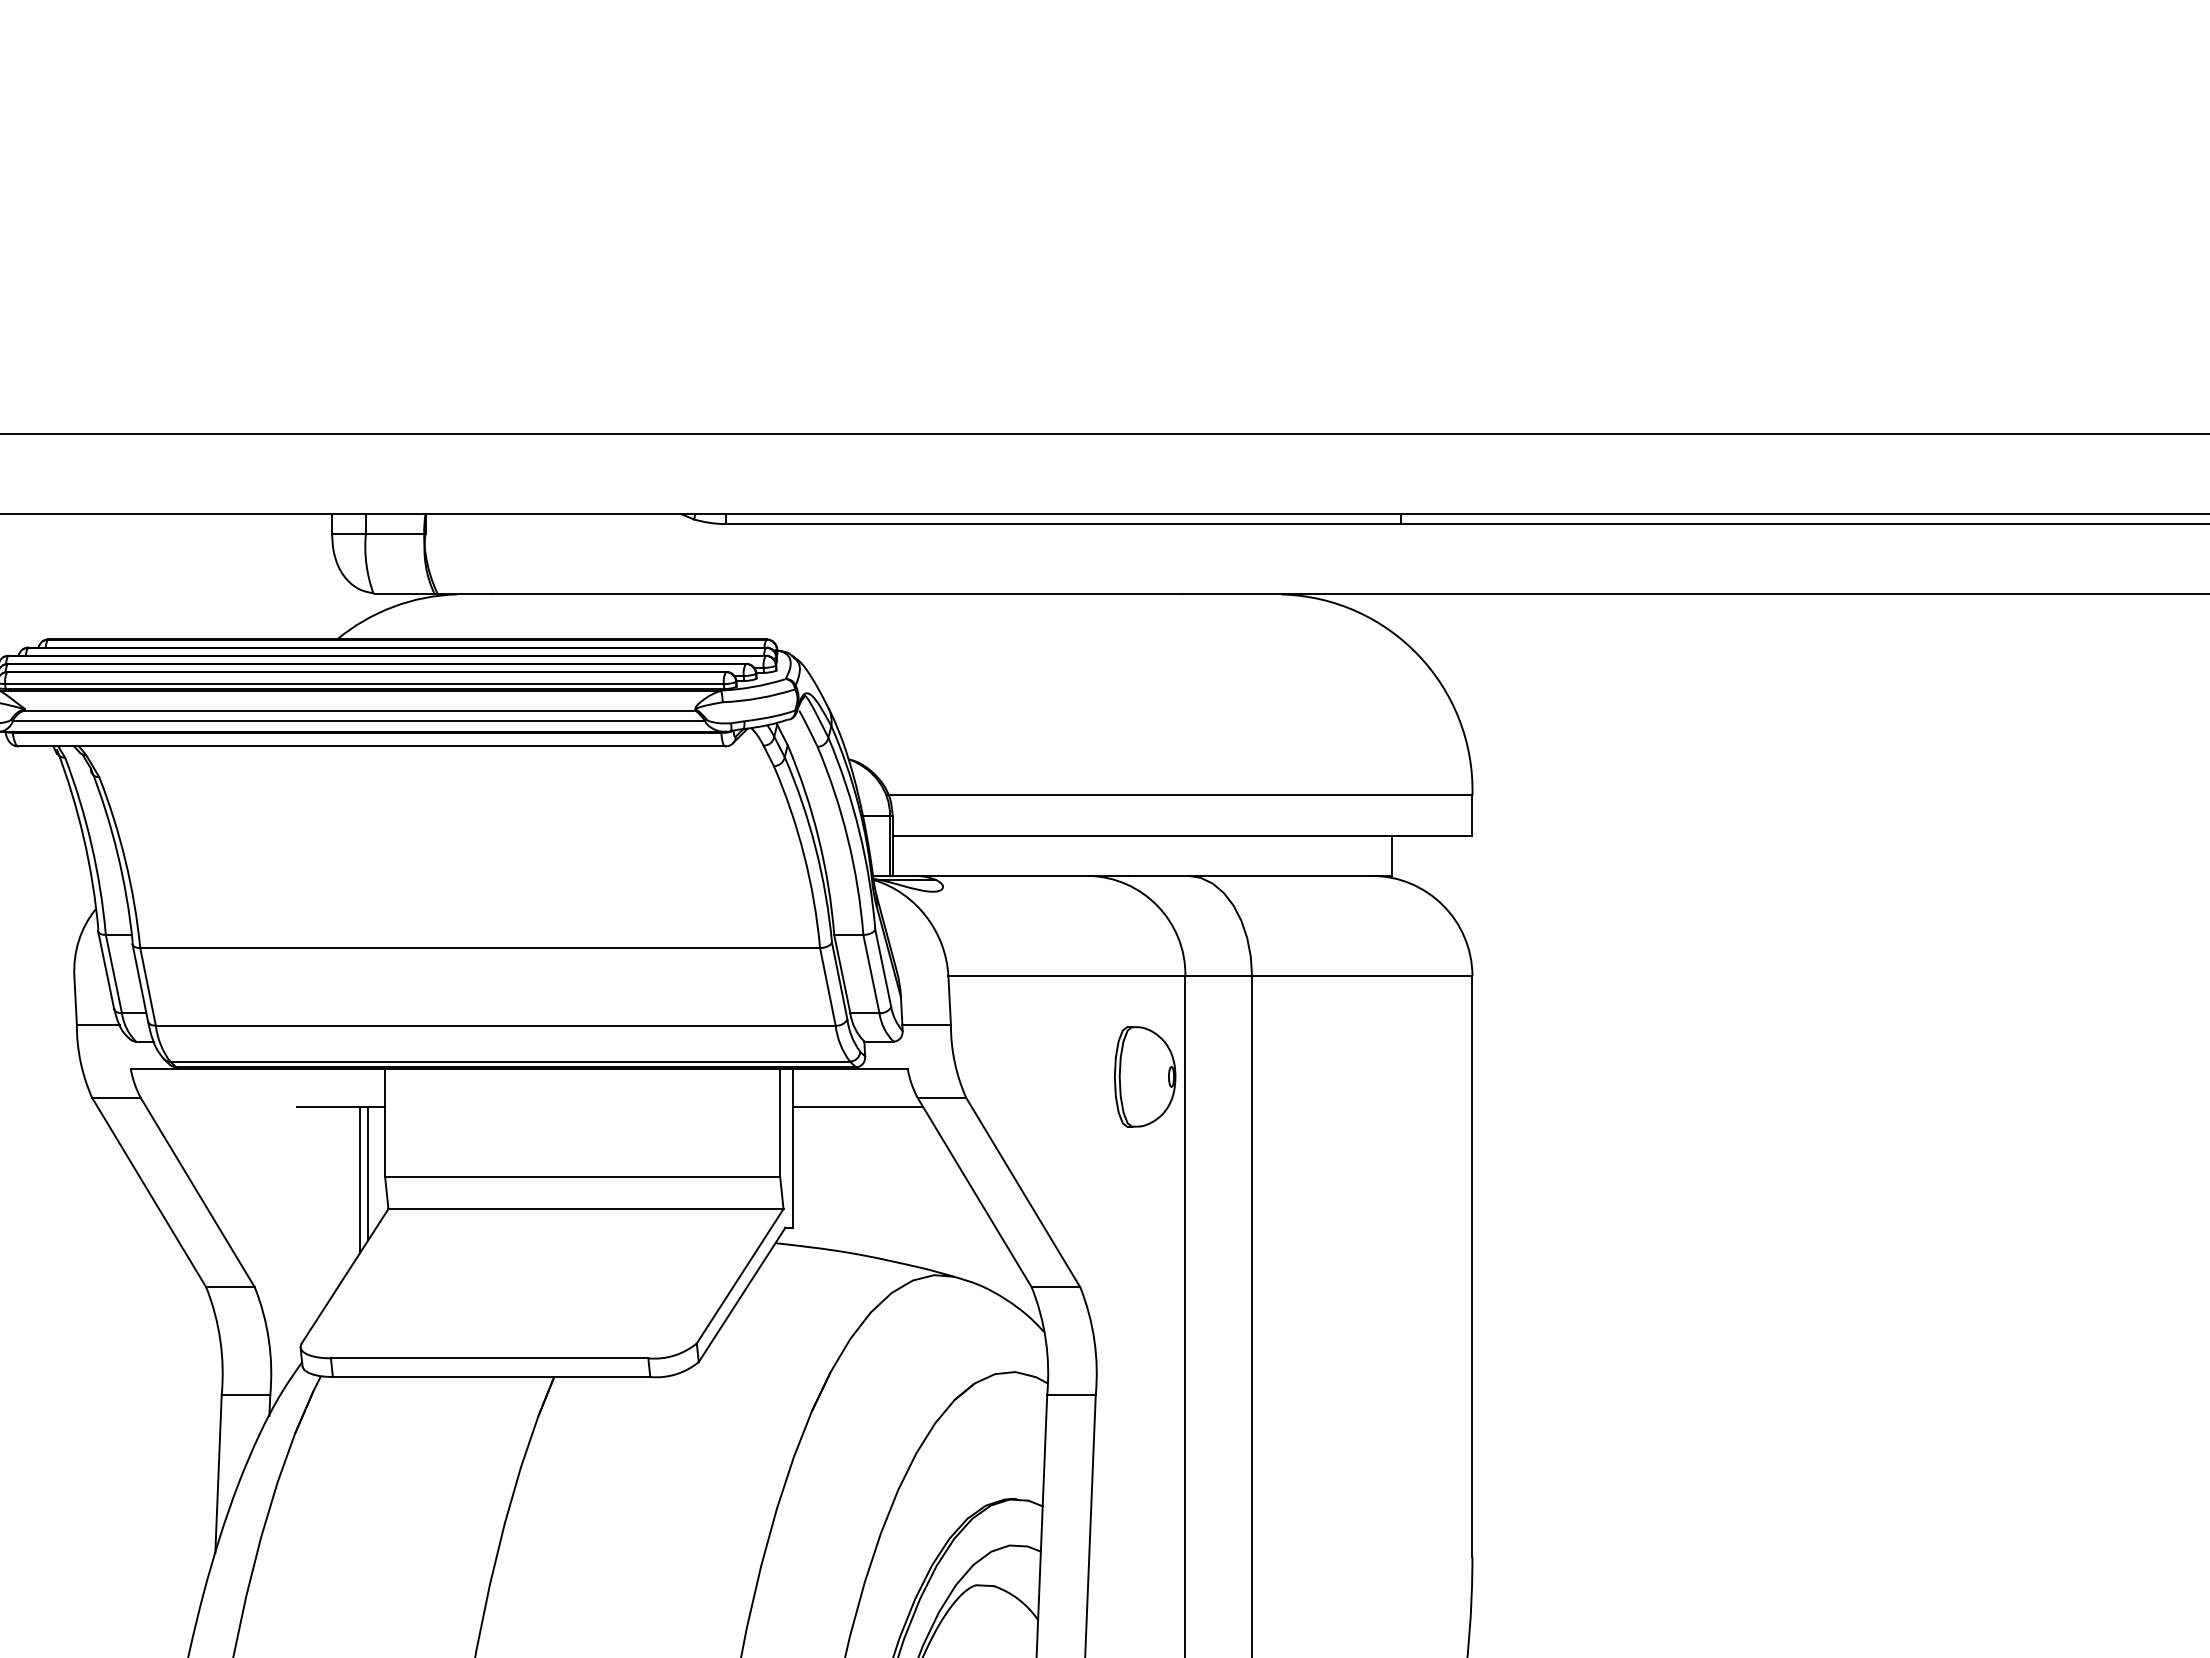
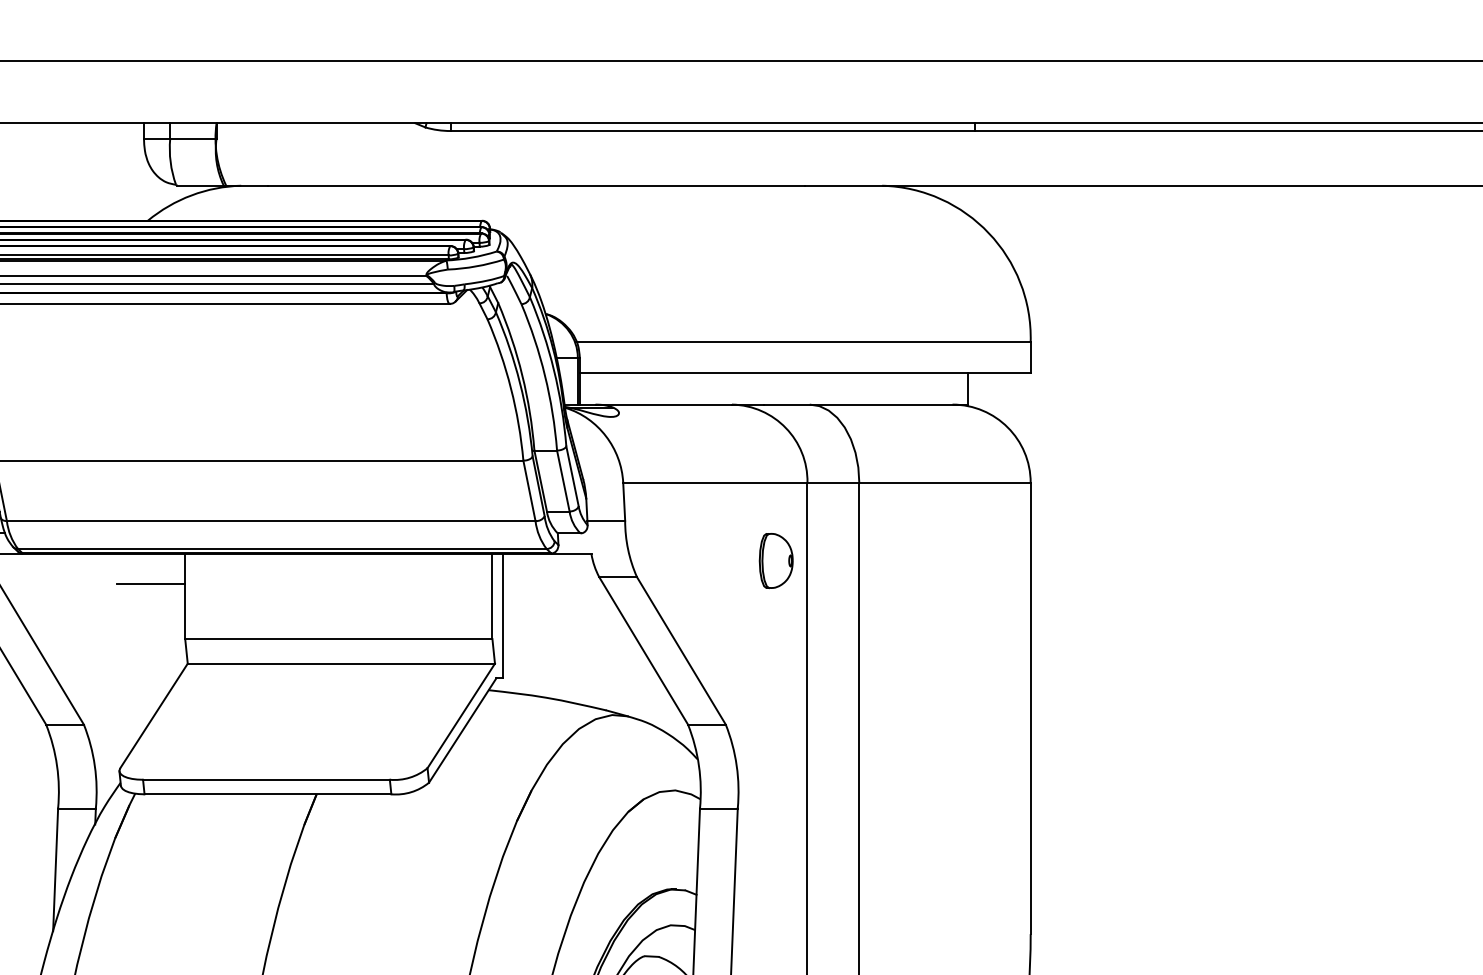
part: (1145, 1076) -> (776, 560), size x0.7
line: (858, 1107) -> (553, 584), removed
line: (368, 1173) -> (172, 636), removed
line: (359, 1180) -> (165, 641), removed

